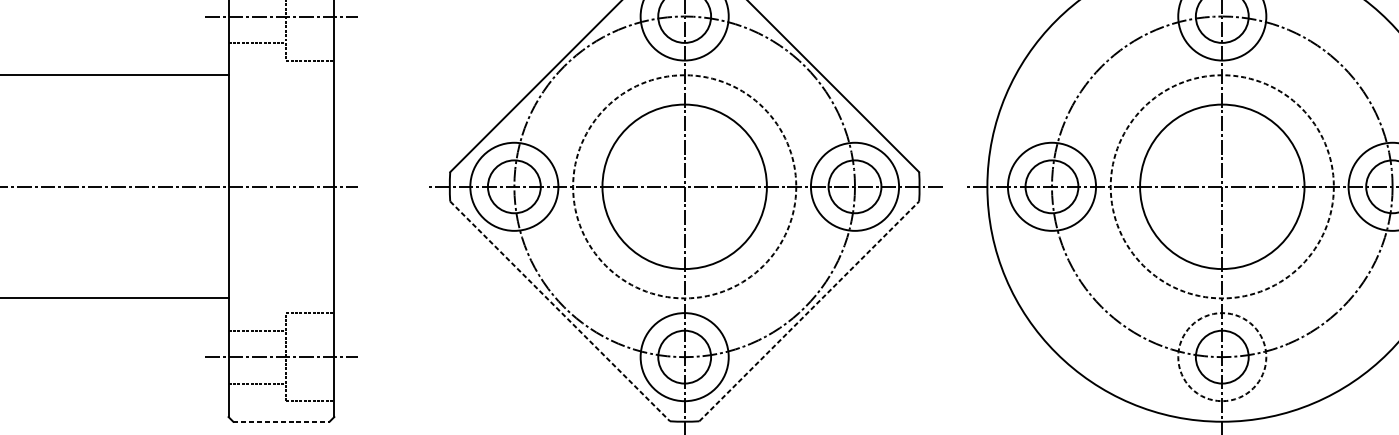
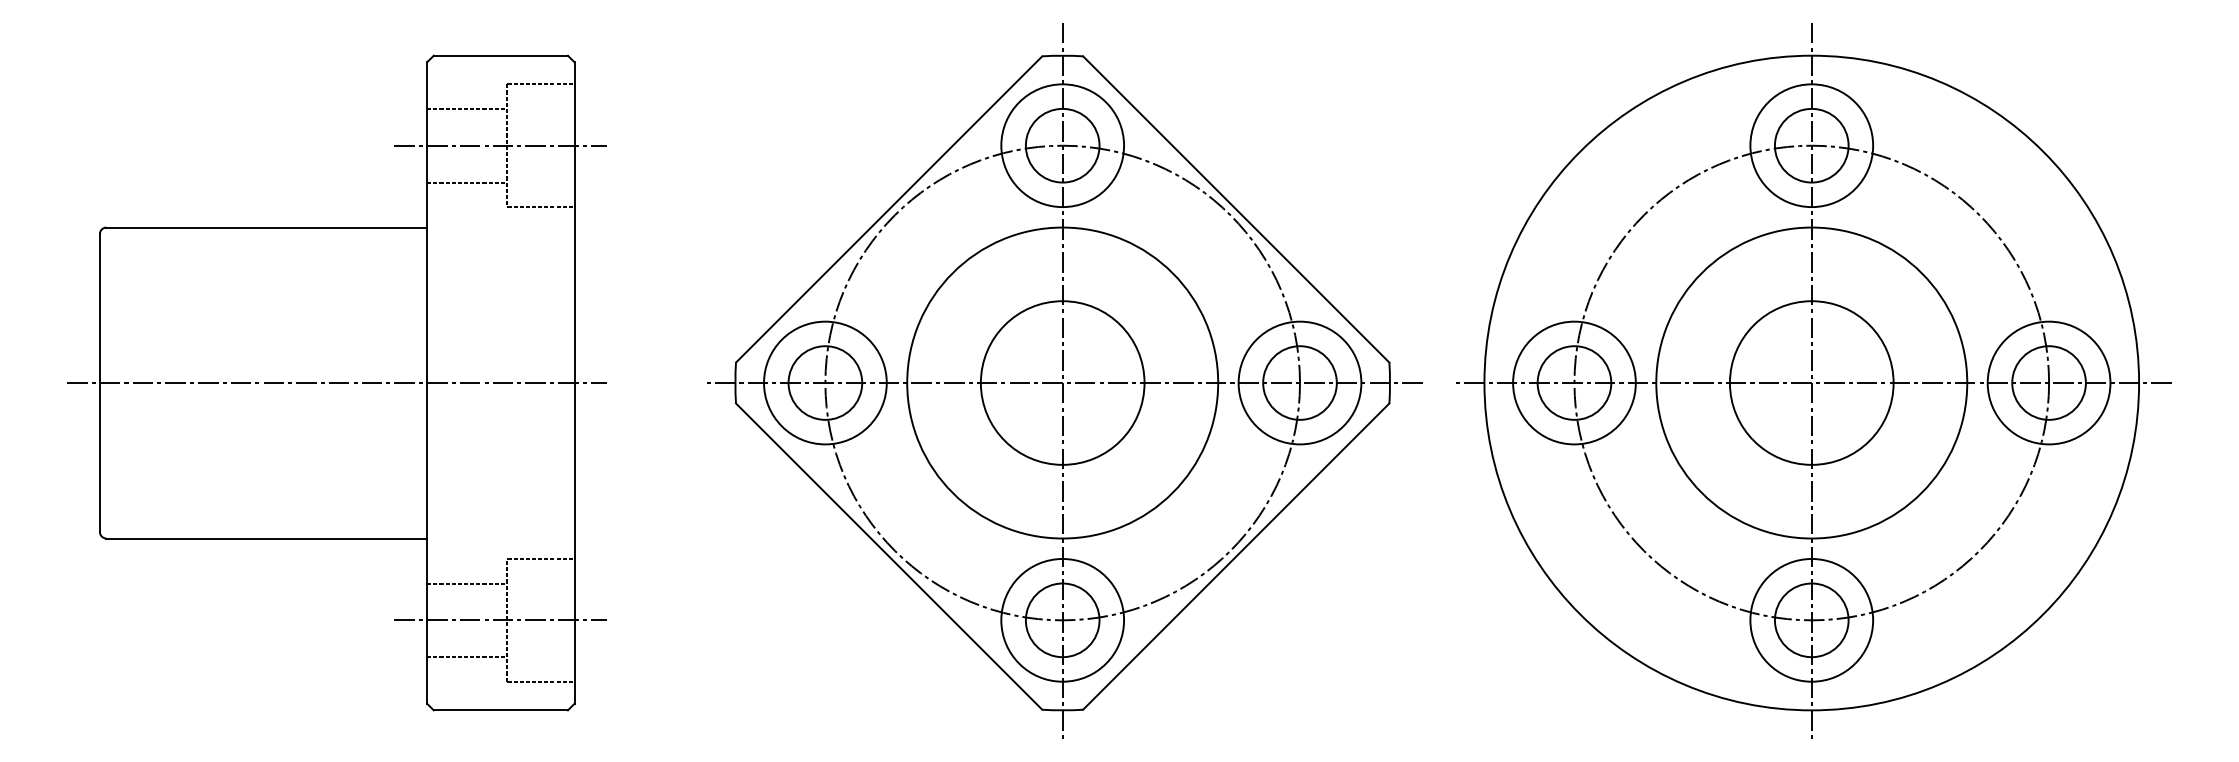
circle: (684, 186) -> (1062, 382), dashed -> solid
circle: (684, 186) -> (1062, 382), size x0.71
circle: (1222, 186) -> (1811, 382), dashed -> solid
circle: (1222, 186) -> (1811, 382), size x0.71
line: (560, 311) -> (889, 556), dashed -> solid
line: (809, 311) -> (1236, 556), dashed -> solid
circle: (1222, 356) -> (1811, 619), dashed -> solid
line: (281, 421) -> (501, 710), dashed -> solid

